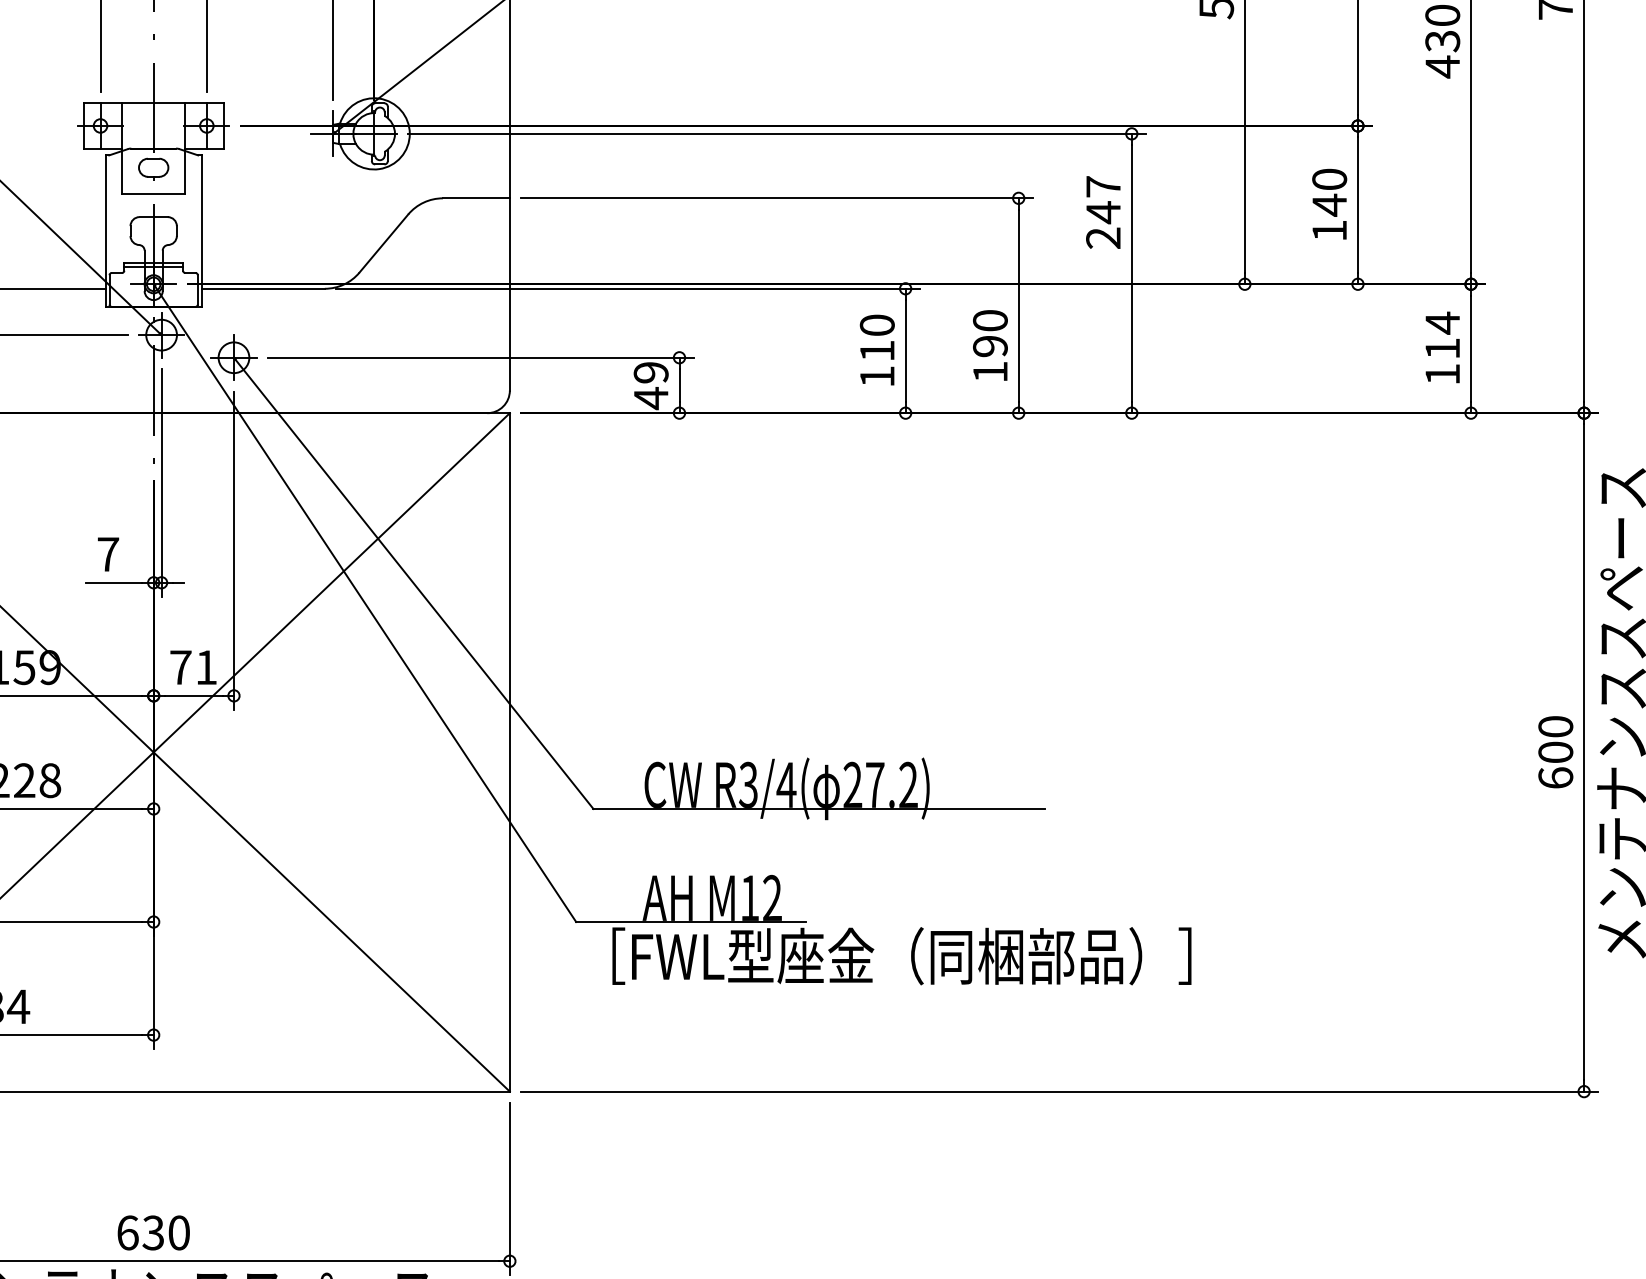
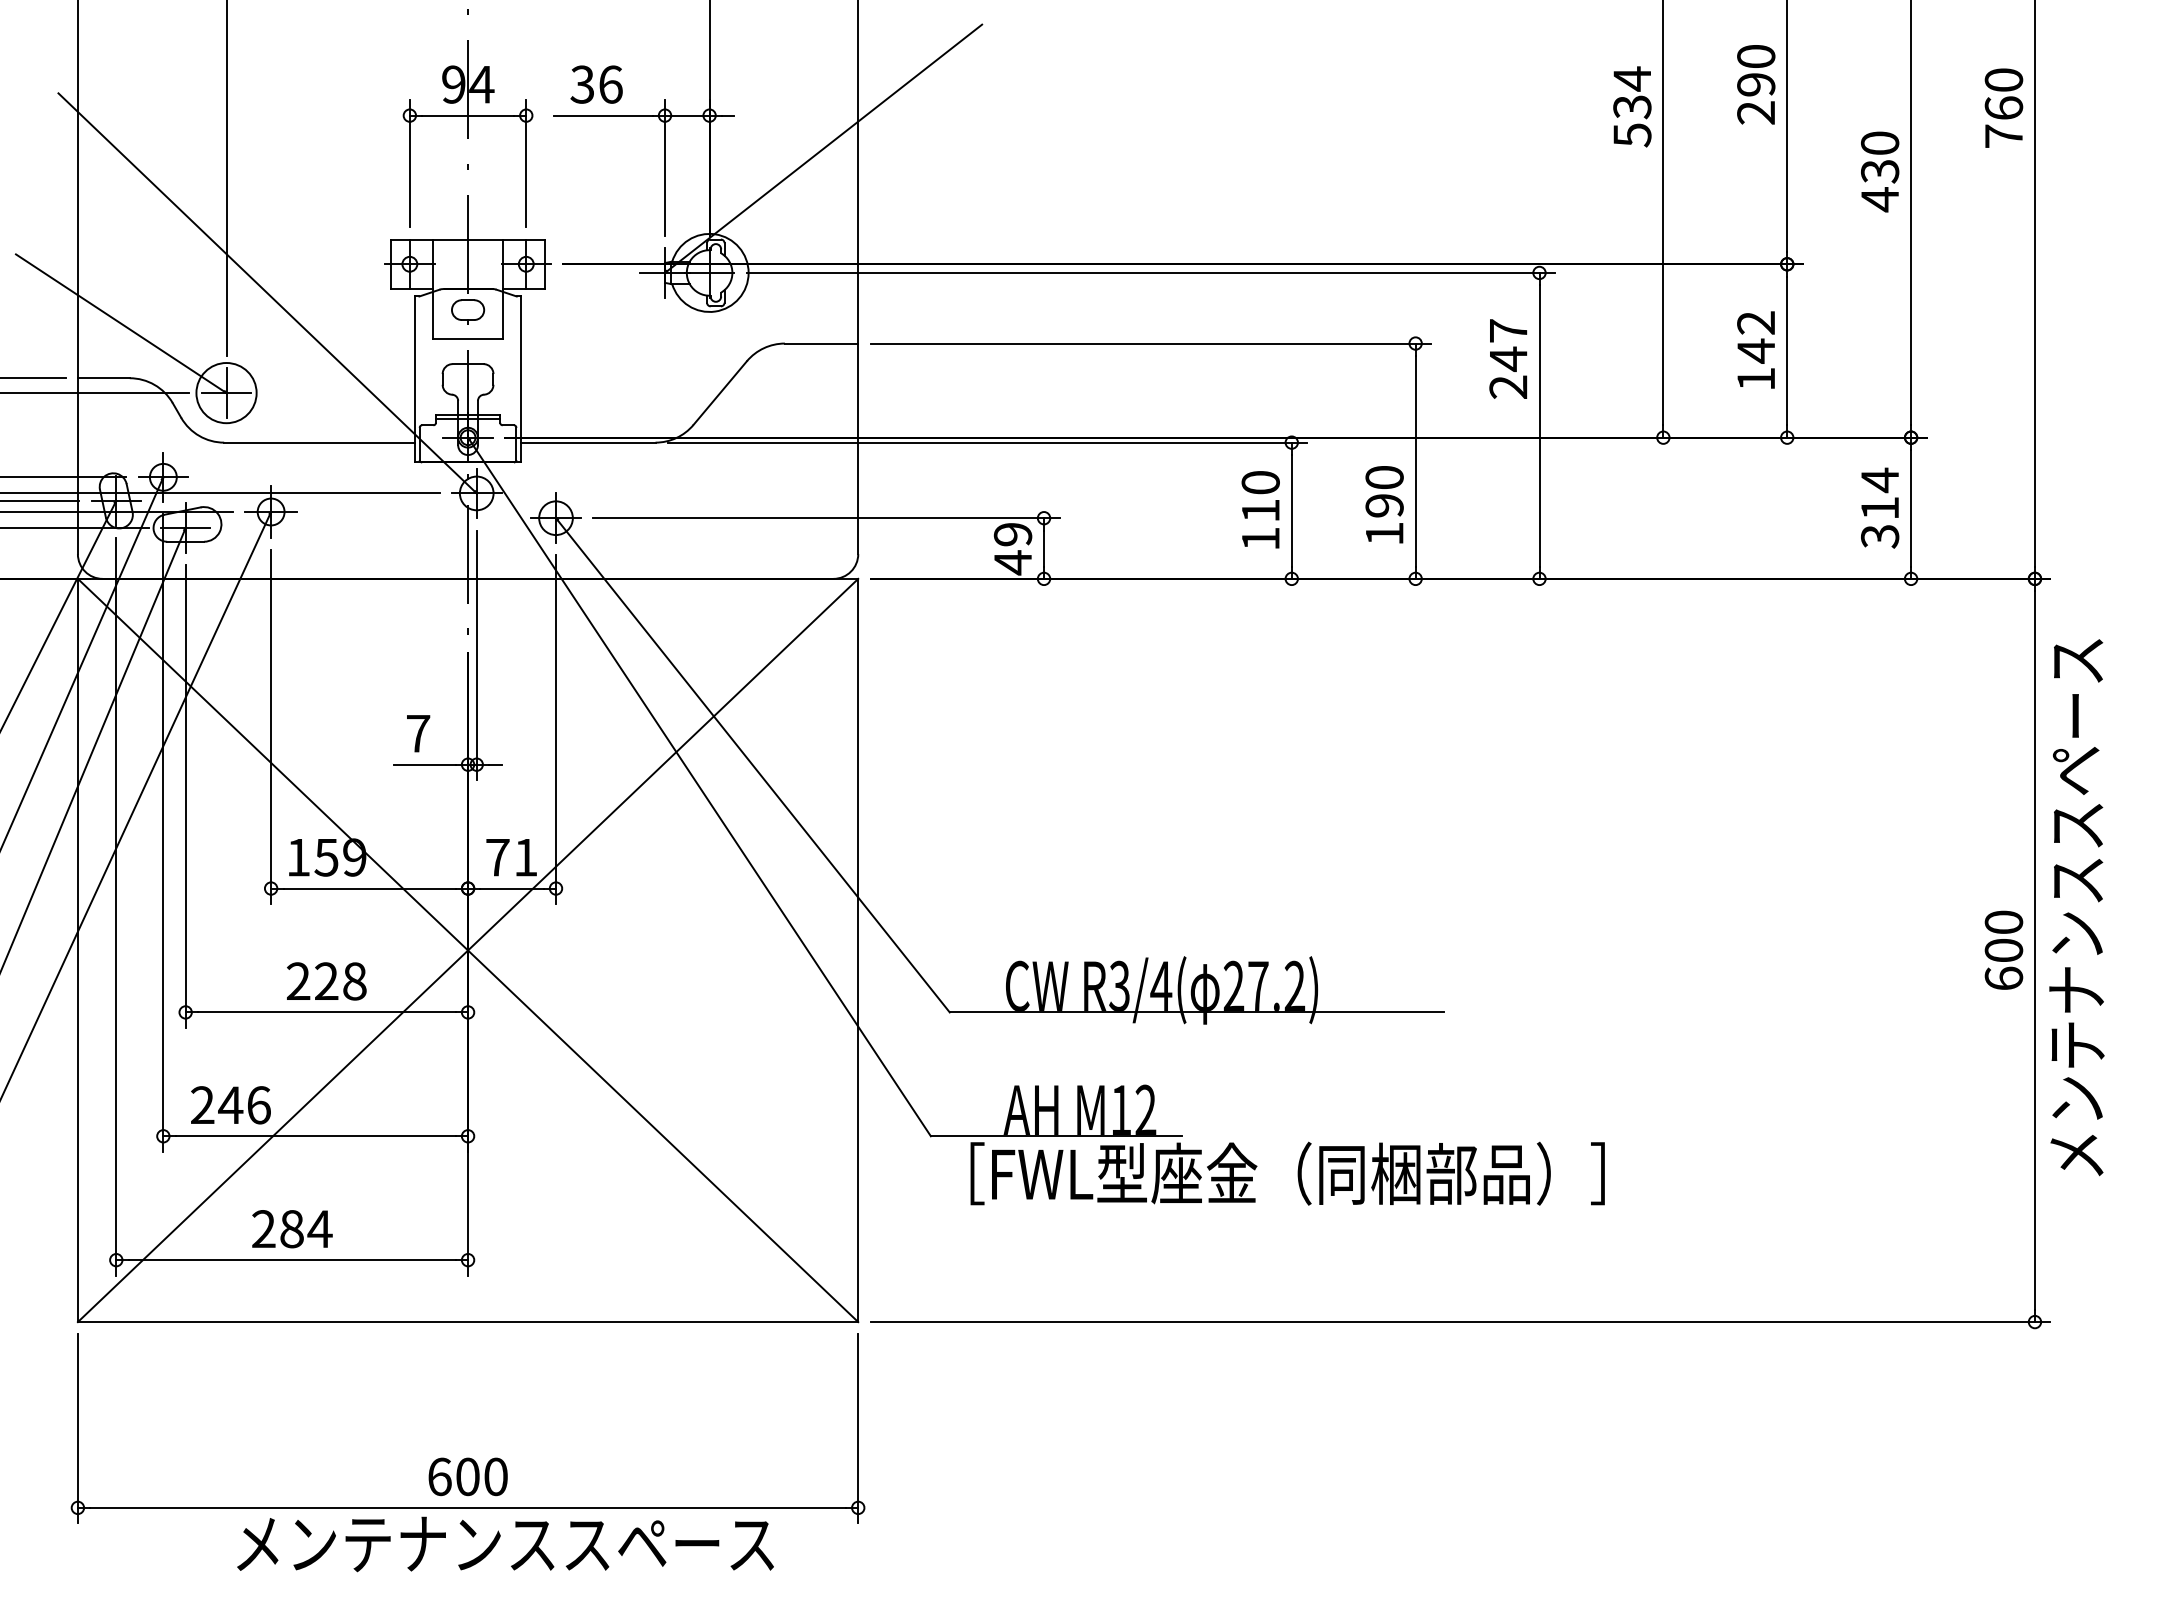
text: (1329, 179) -> (1756, 322), 140 -> 142
text: (1443, 374) -> (1880, 536), 114 -> 314
text: (153, 1232) -> (467, 1476), 630 -> 600

